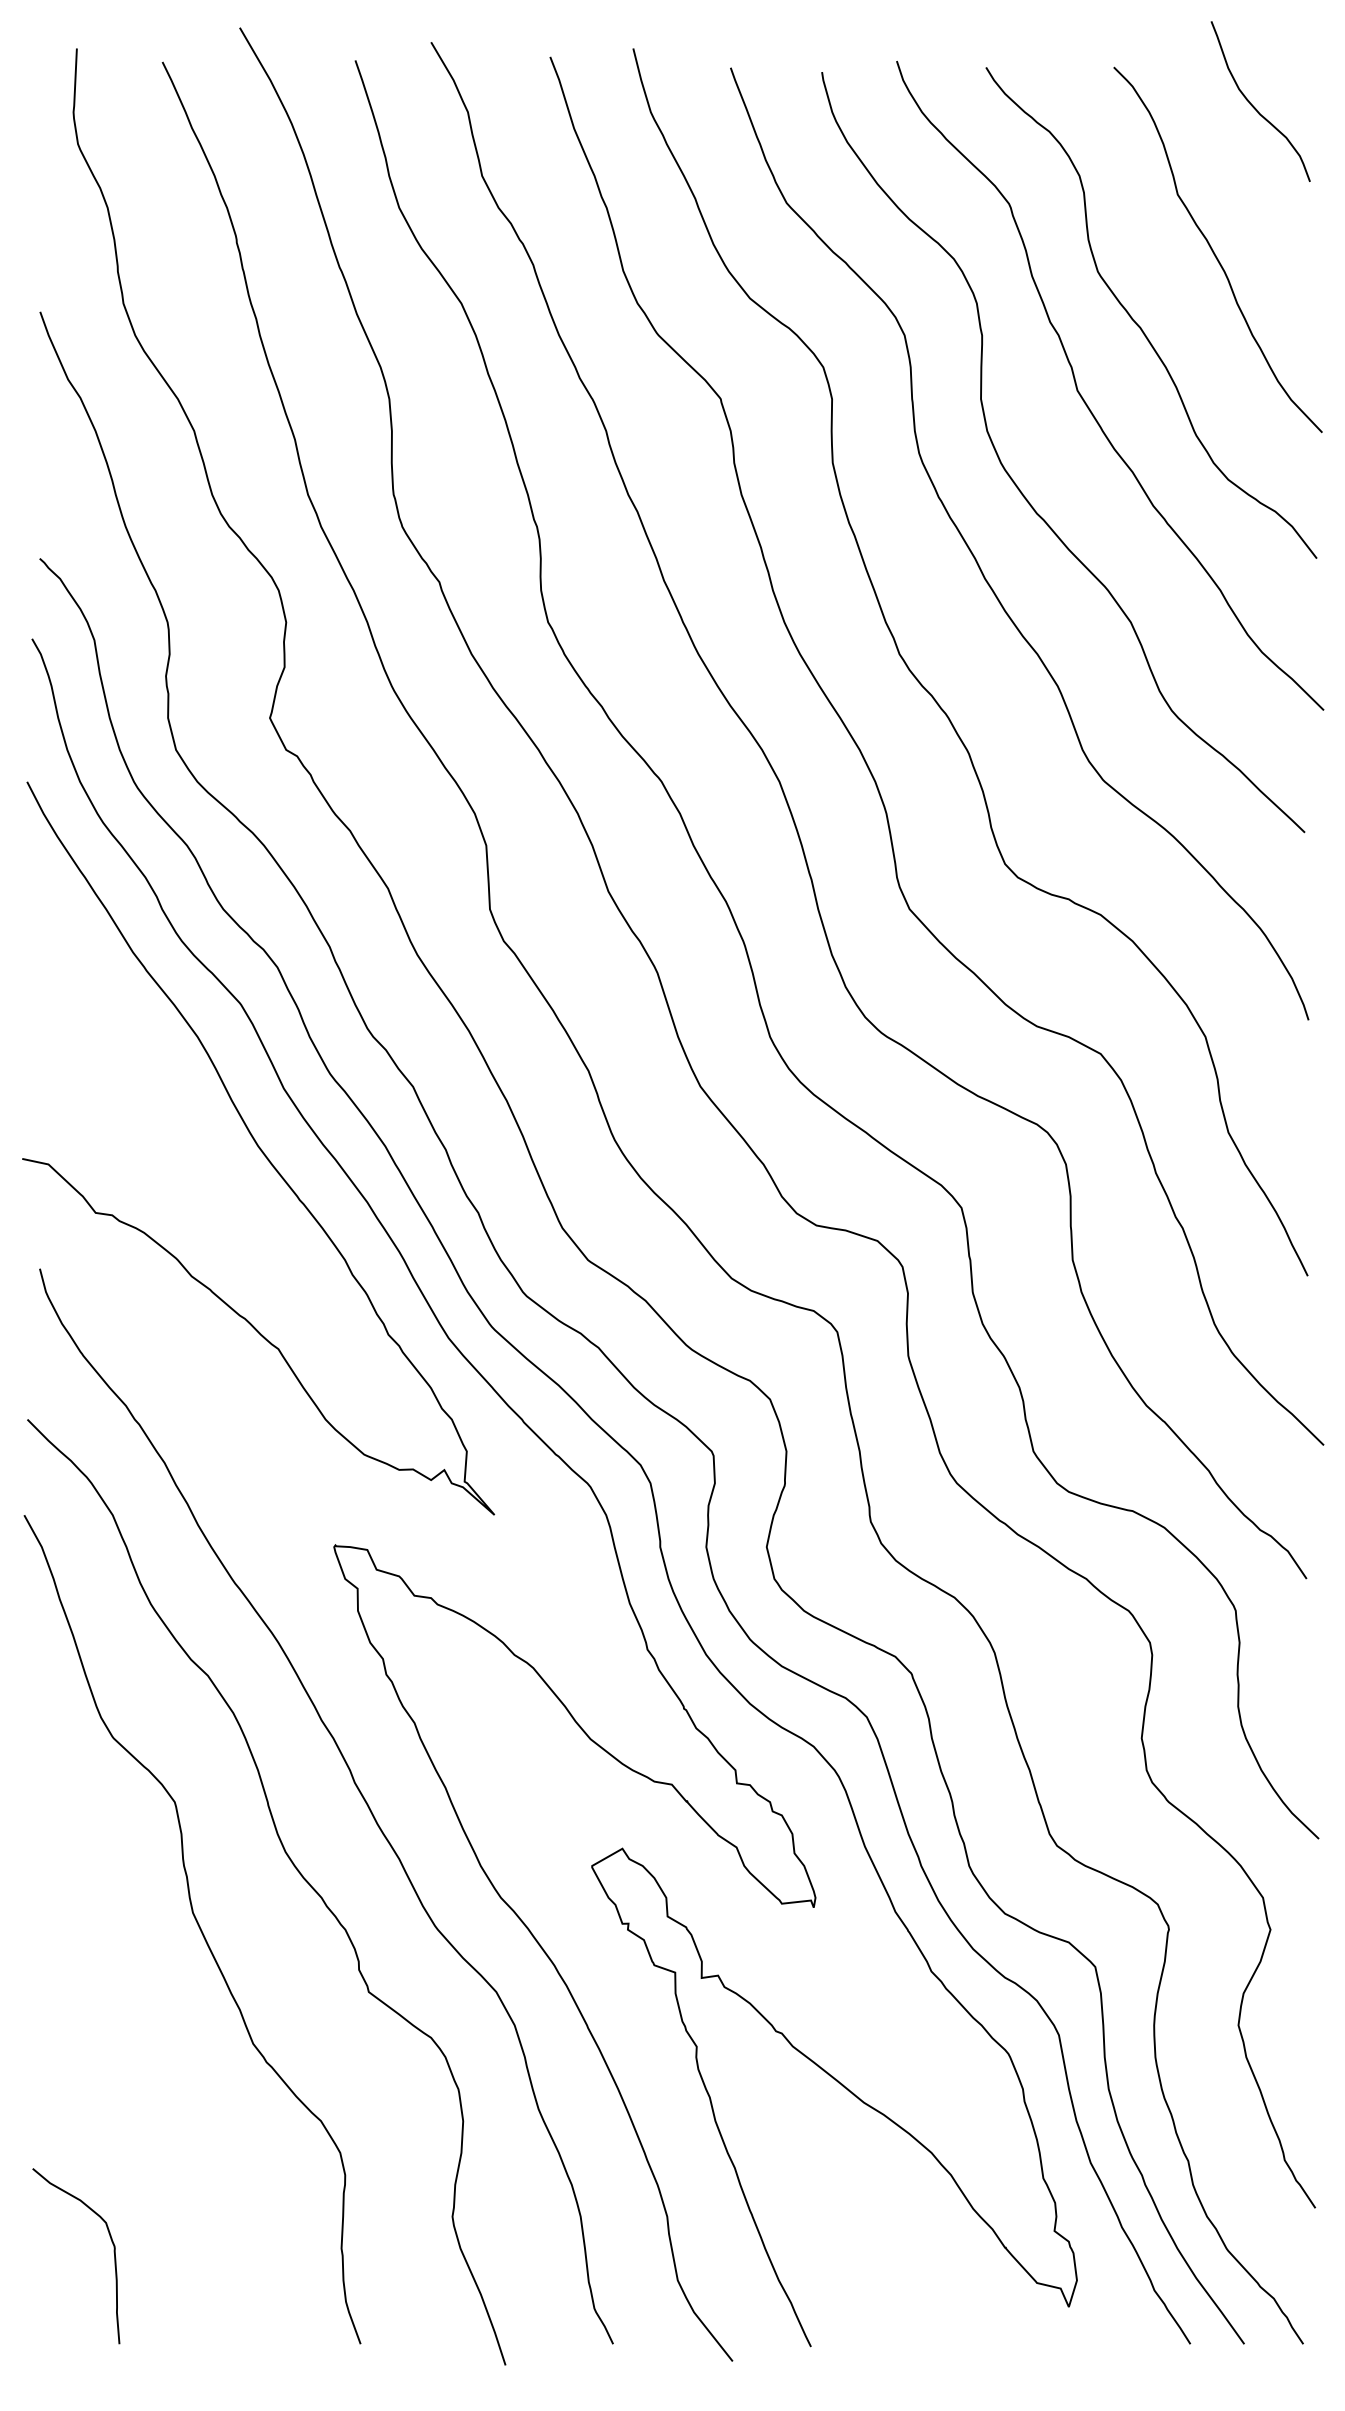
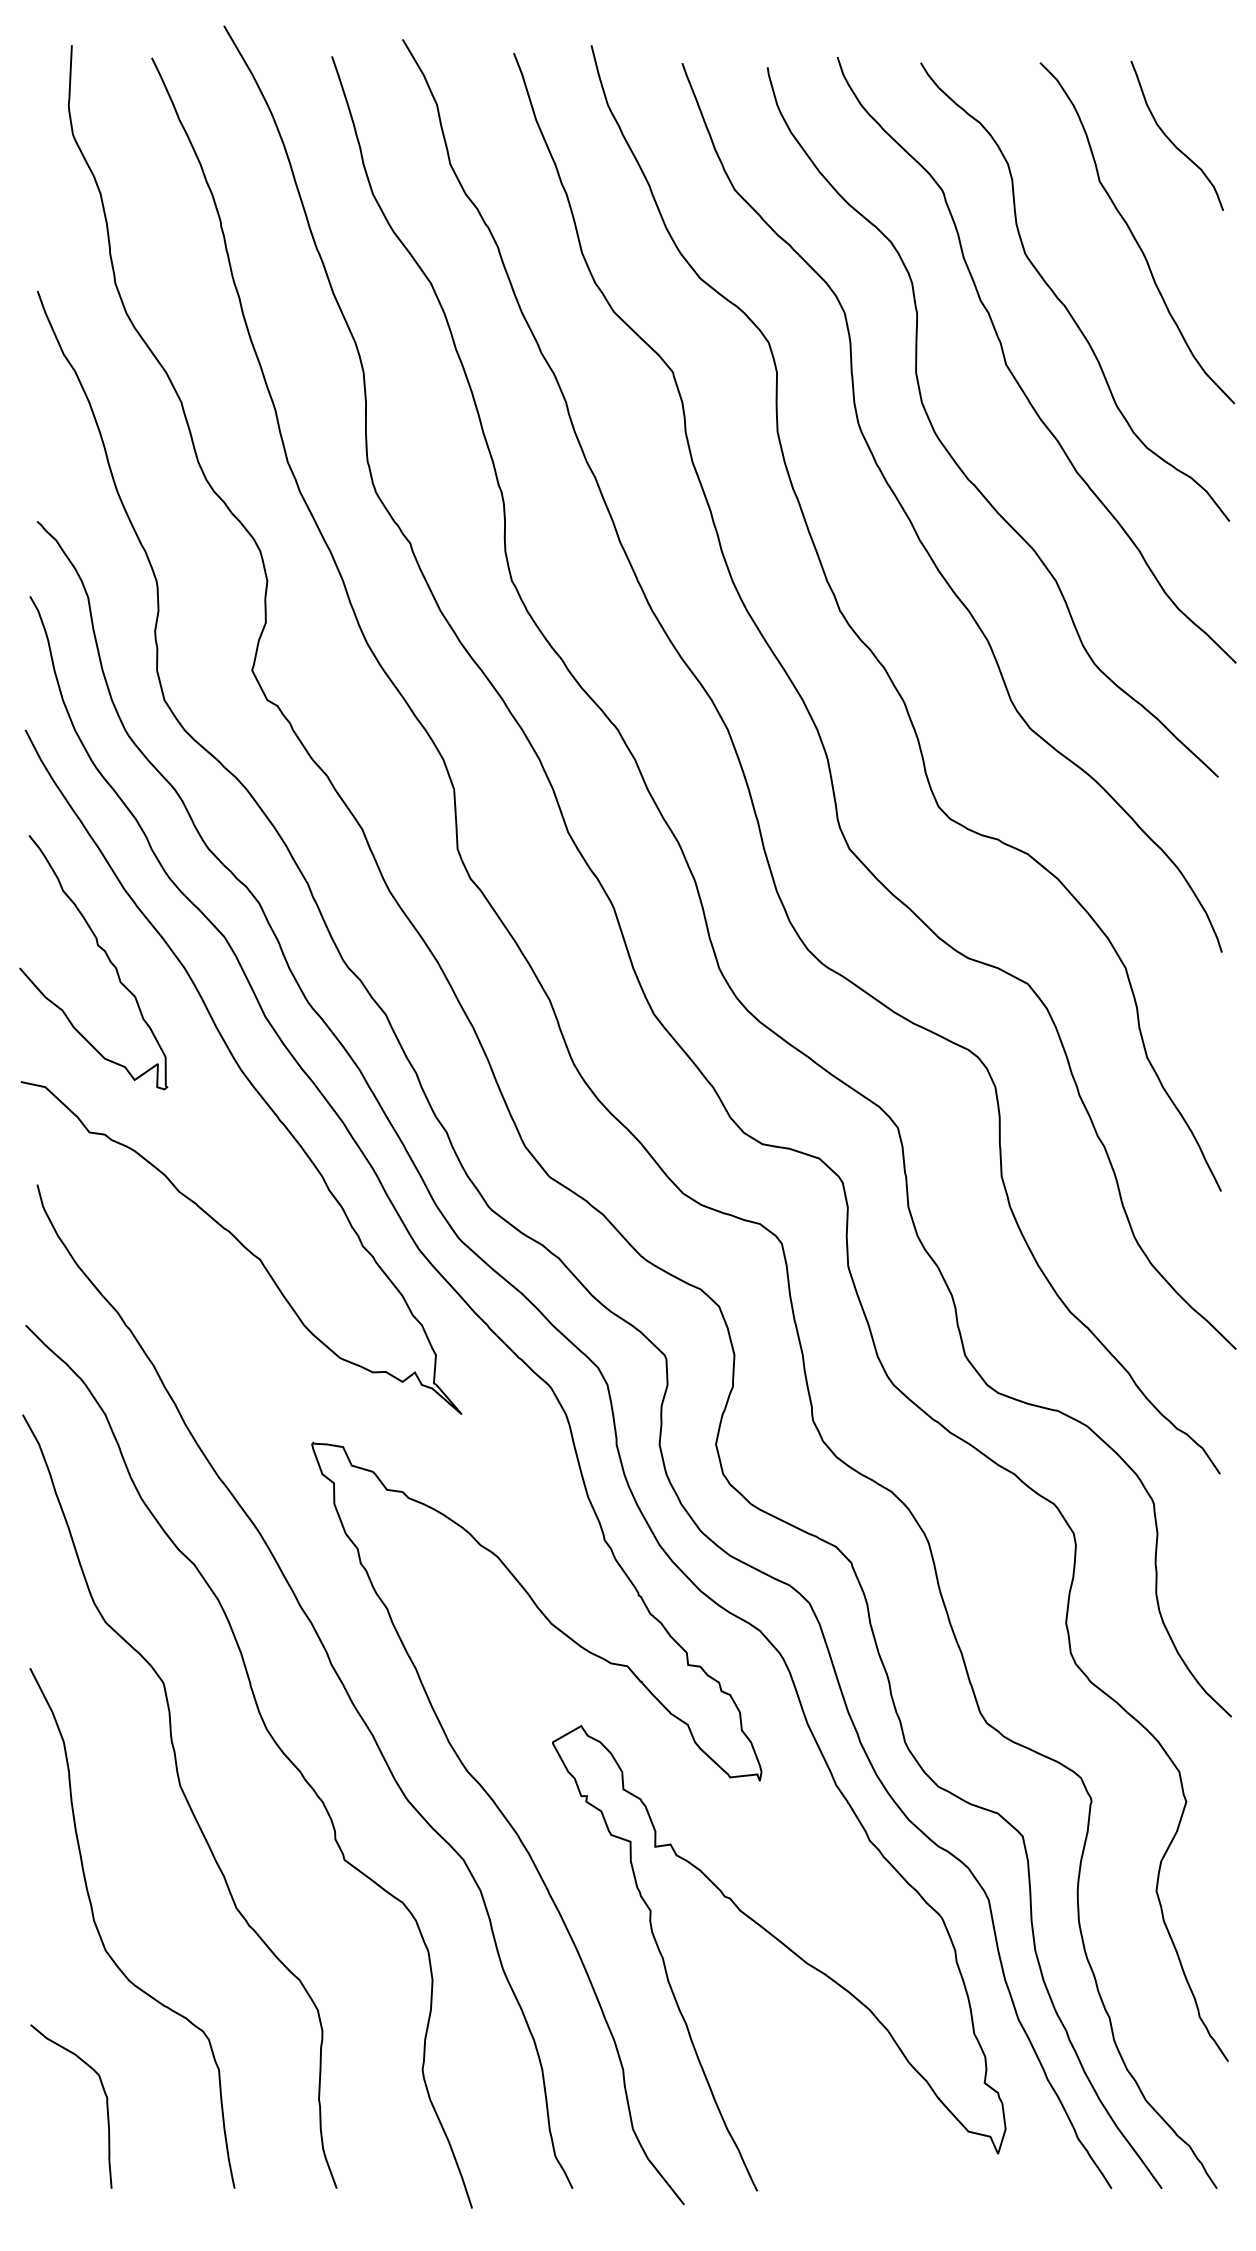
curve: (1254, 106) -> (1171, 140), moved
curve: (113, 1023) -> (106, 955), added
curve: (109, 2076) -> (102, 1938), added

